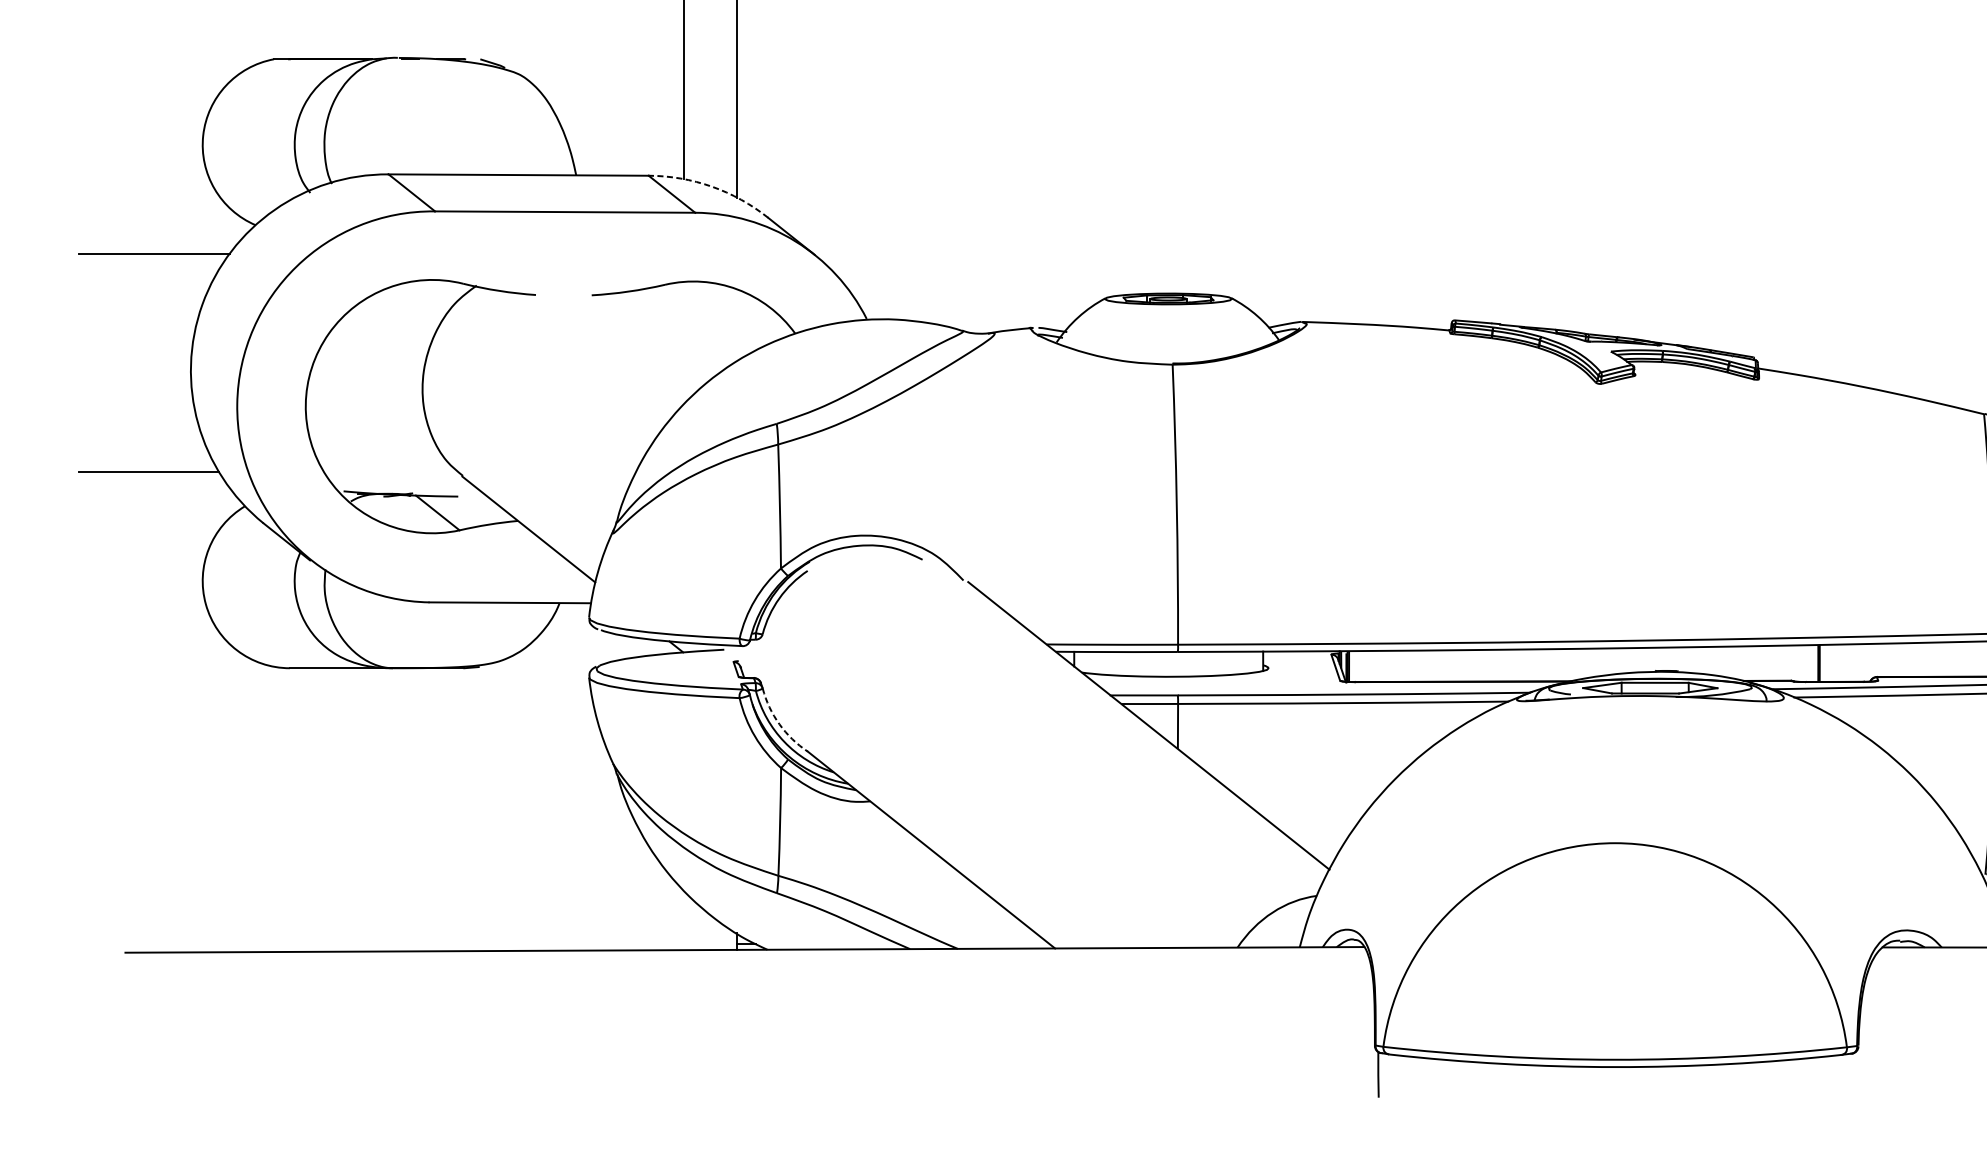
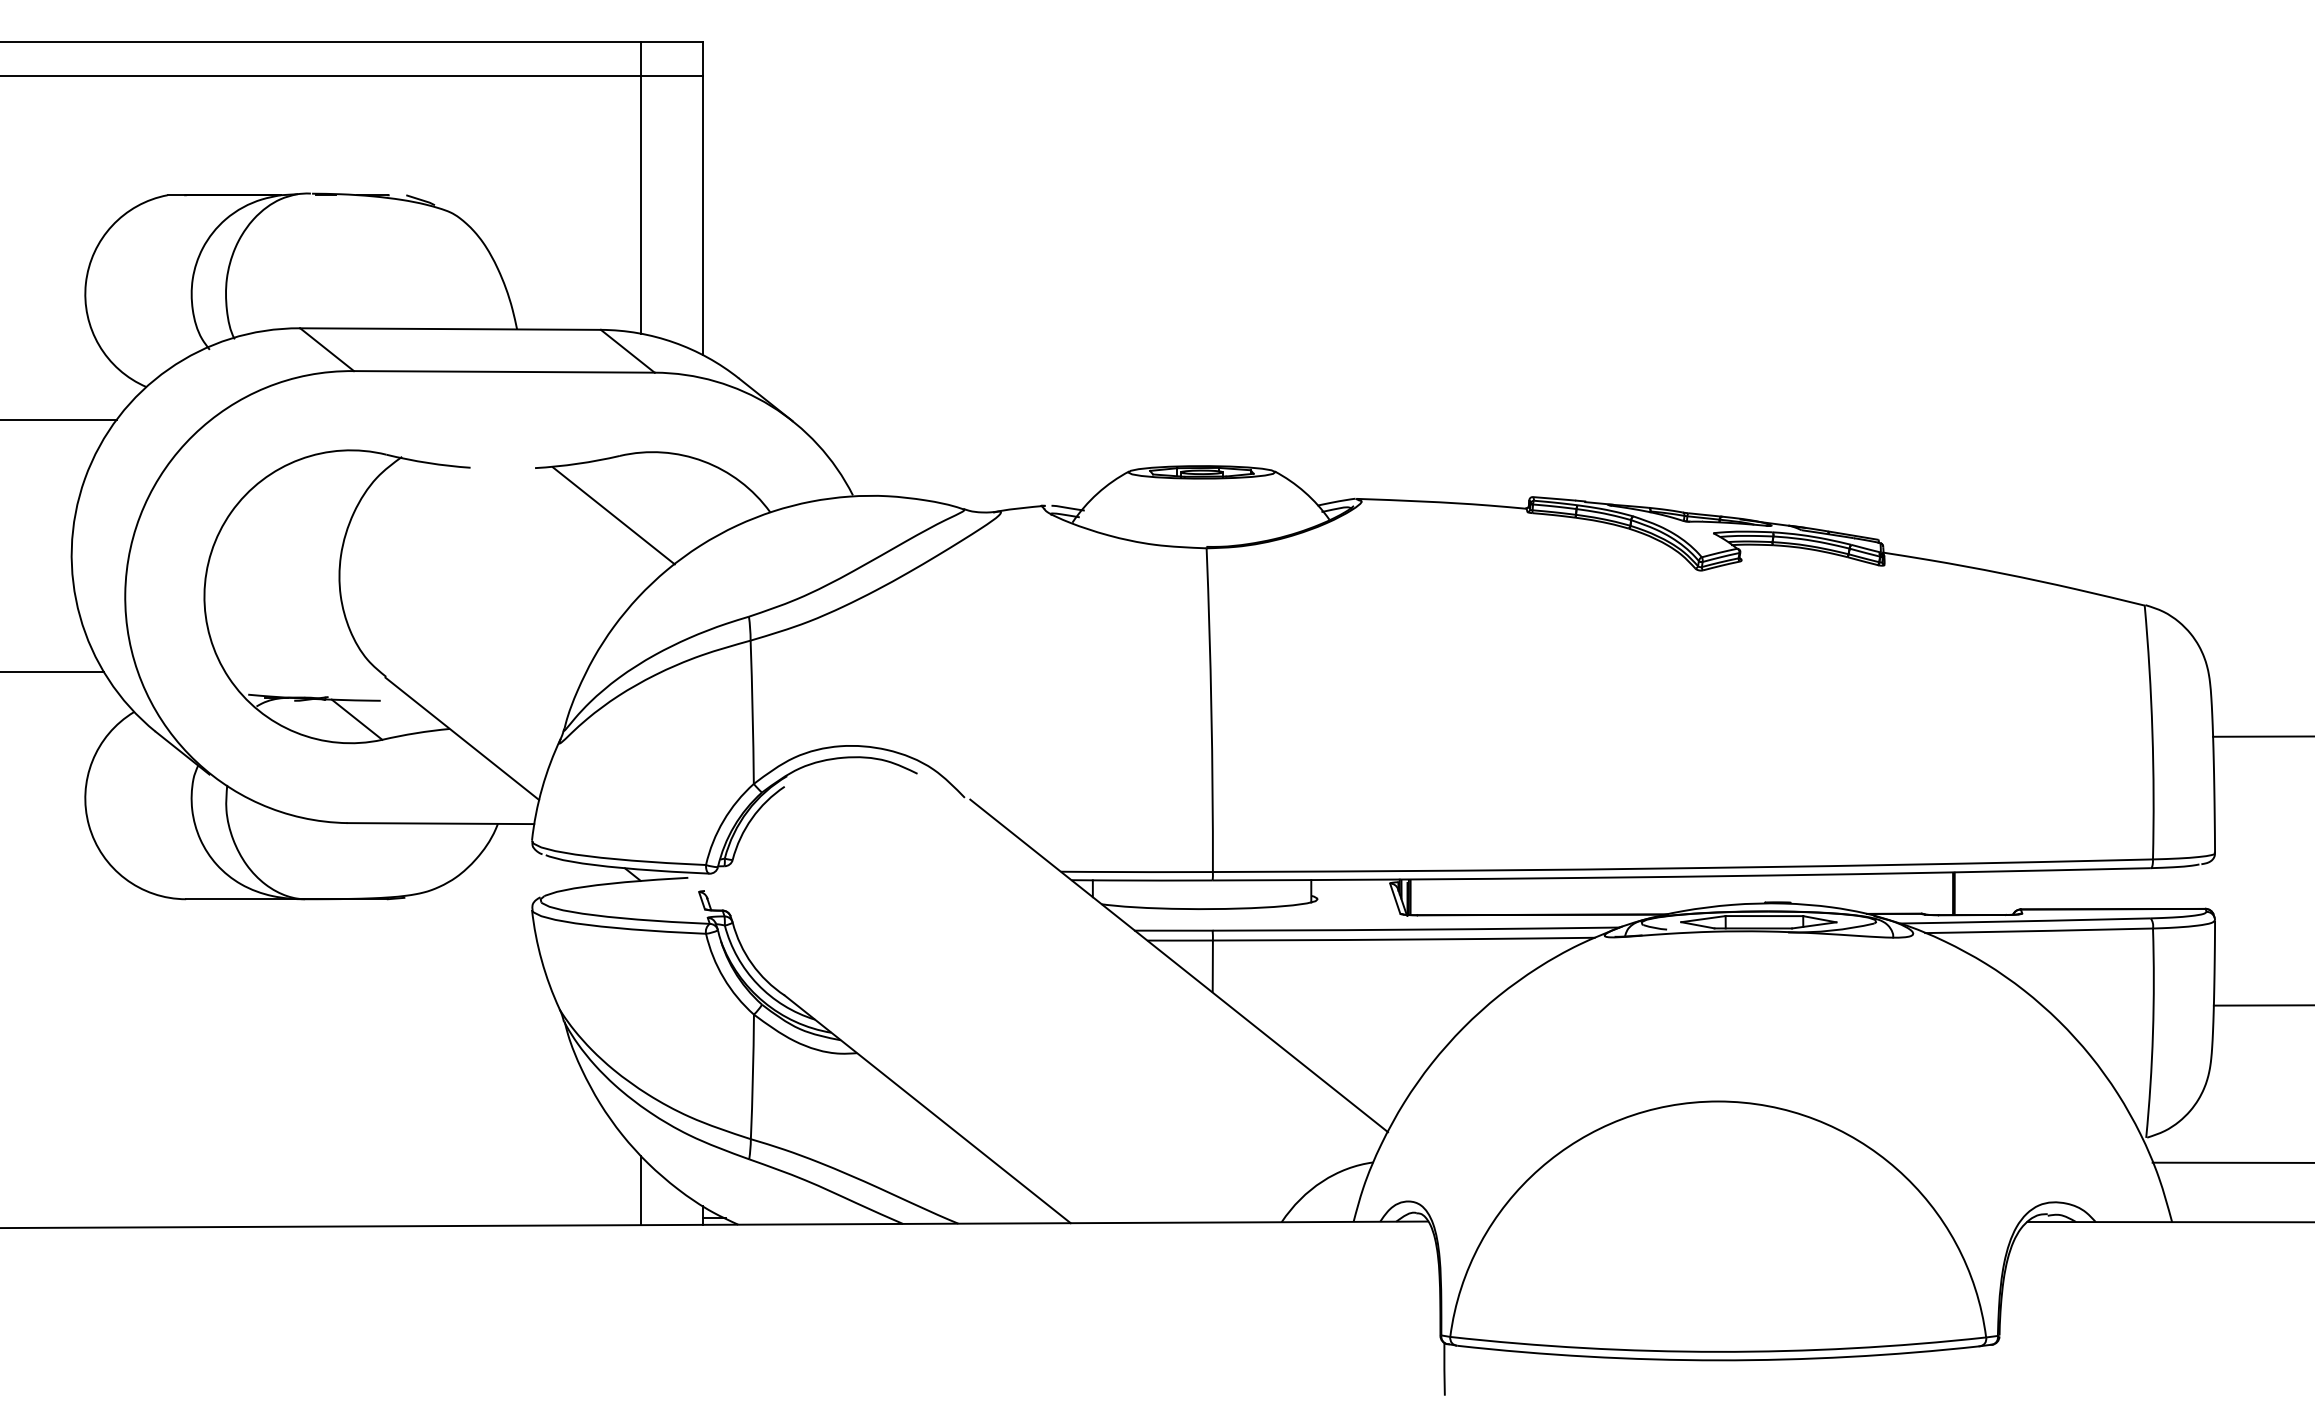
arc: (712, 186) -> (674, 342), dashed -> solid
line: (659, 336) -> (613, 515), added
arc: (779, 723) -> (752, 963), dashed -> solid
line: (683, 920) -> (641, 1190), added

